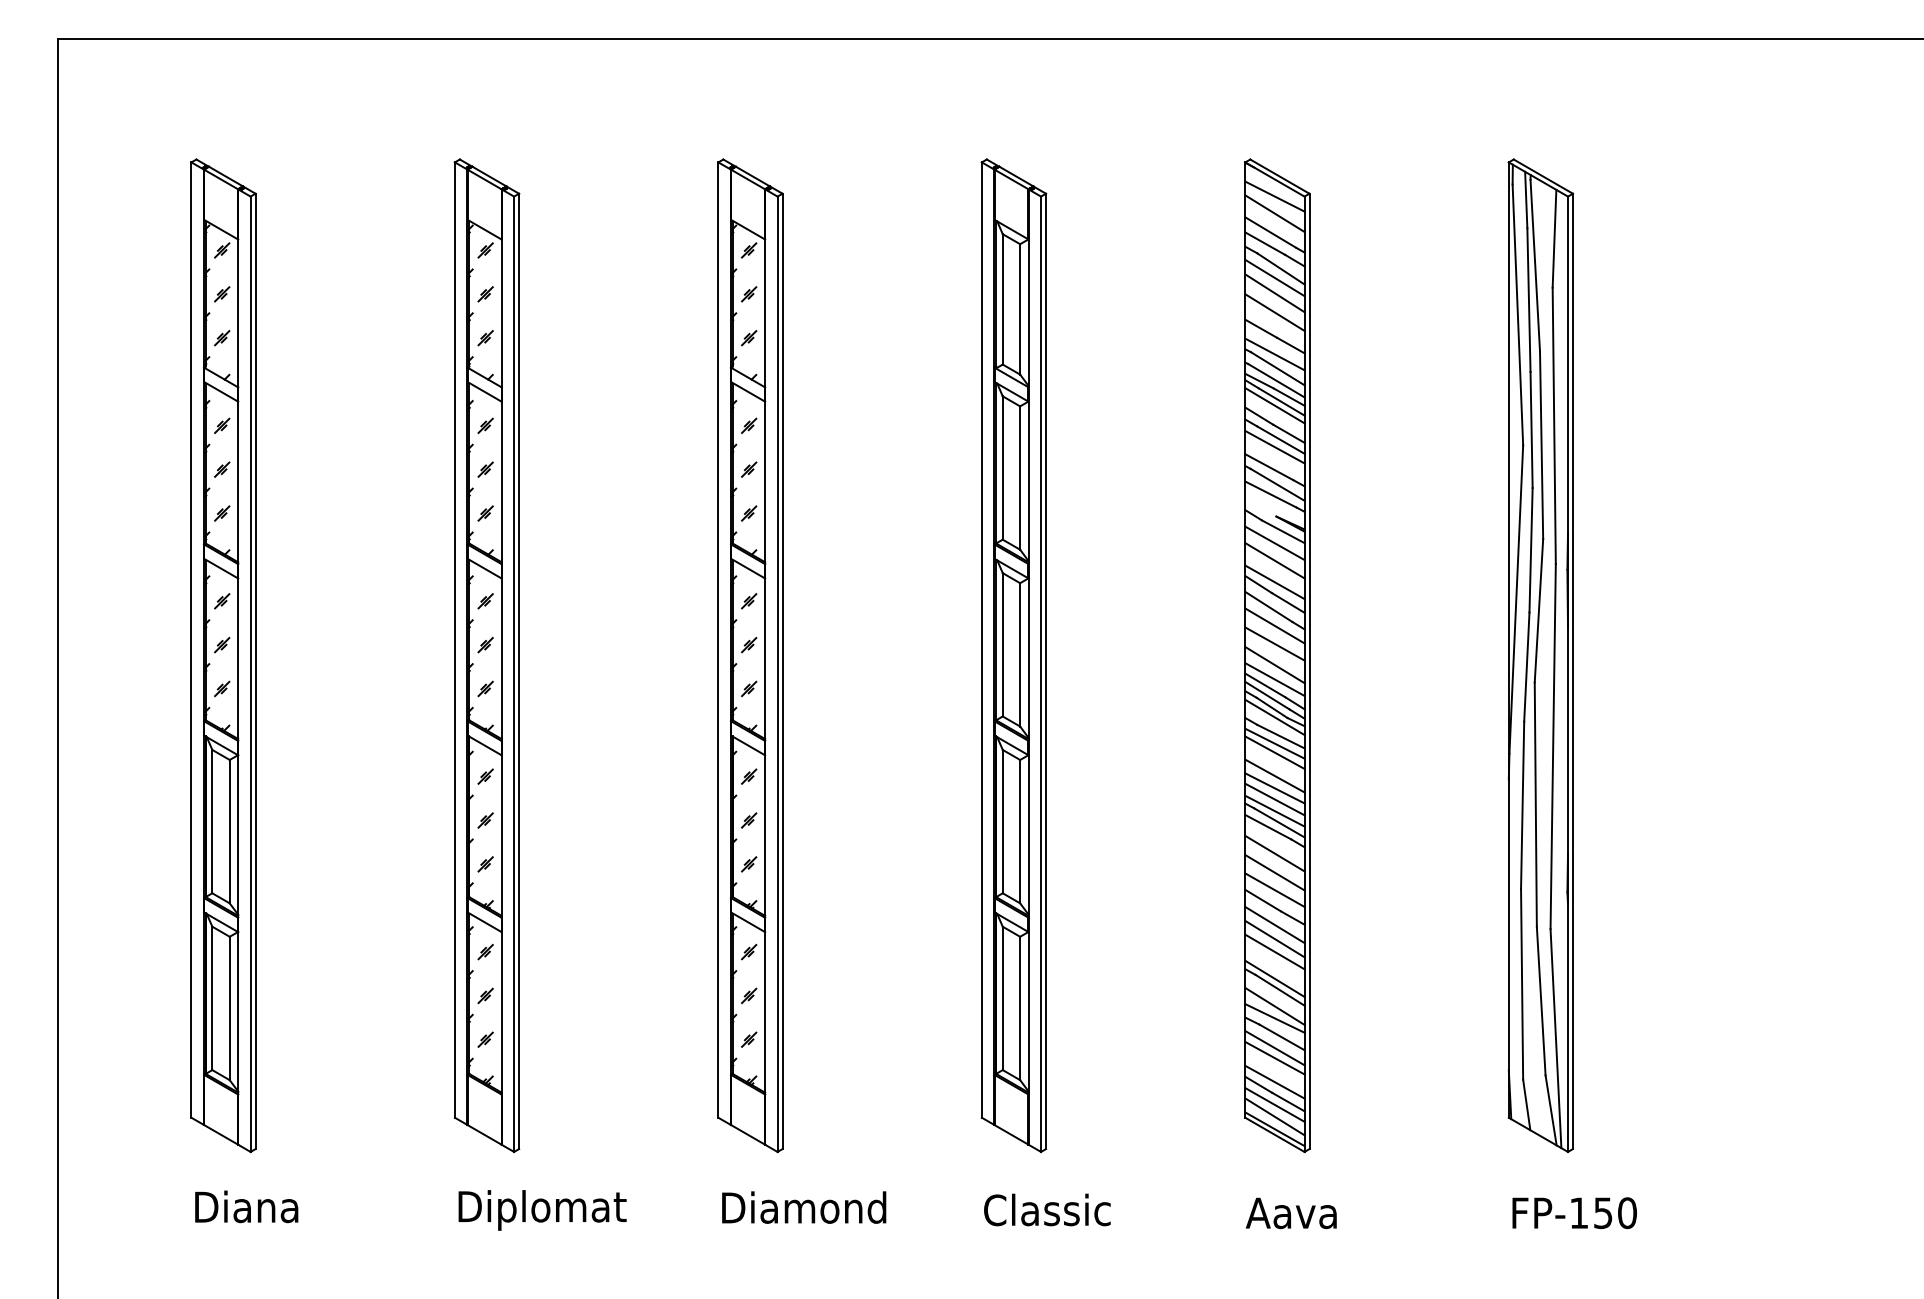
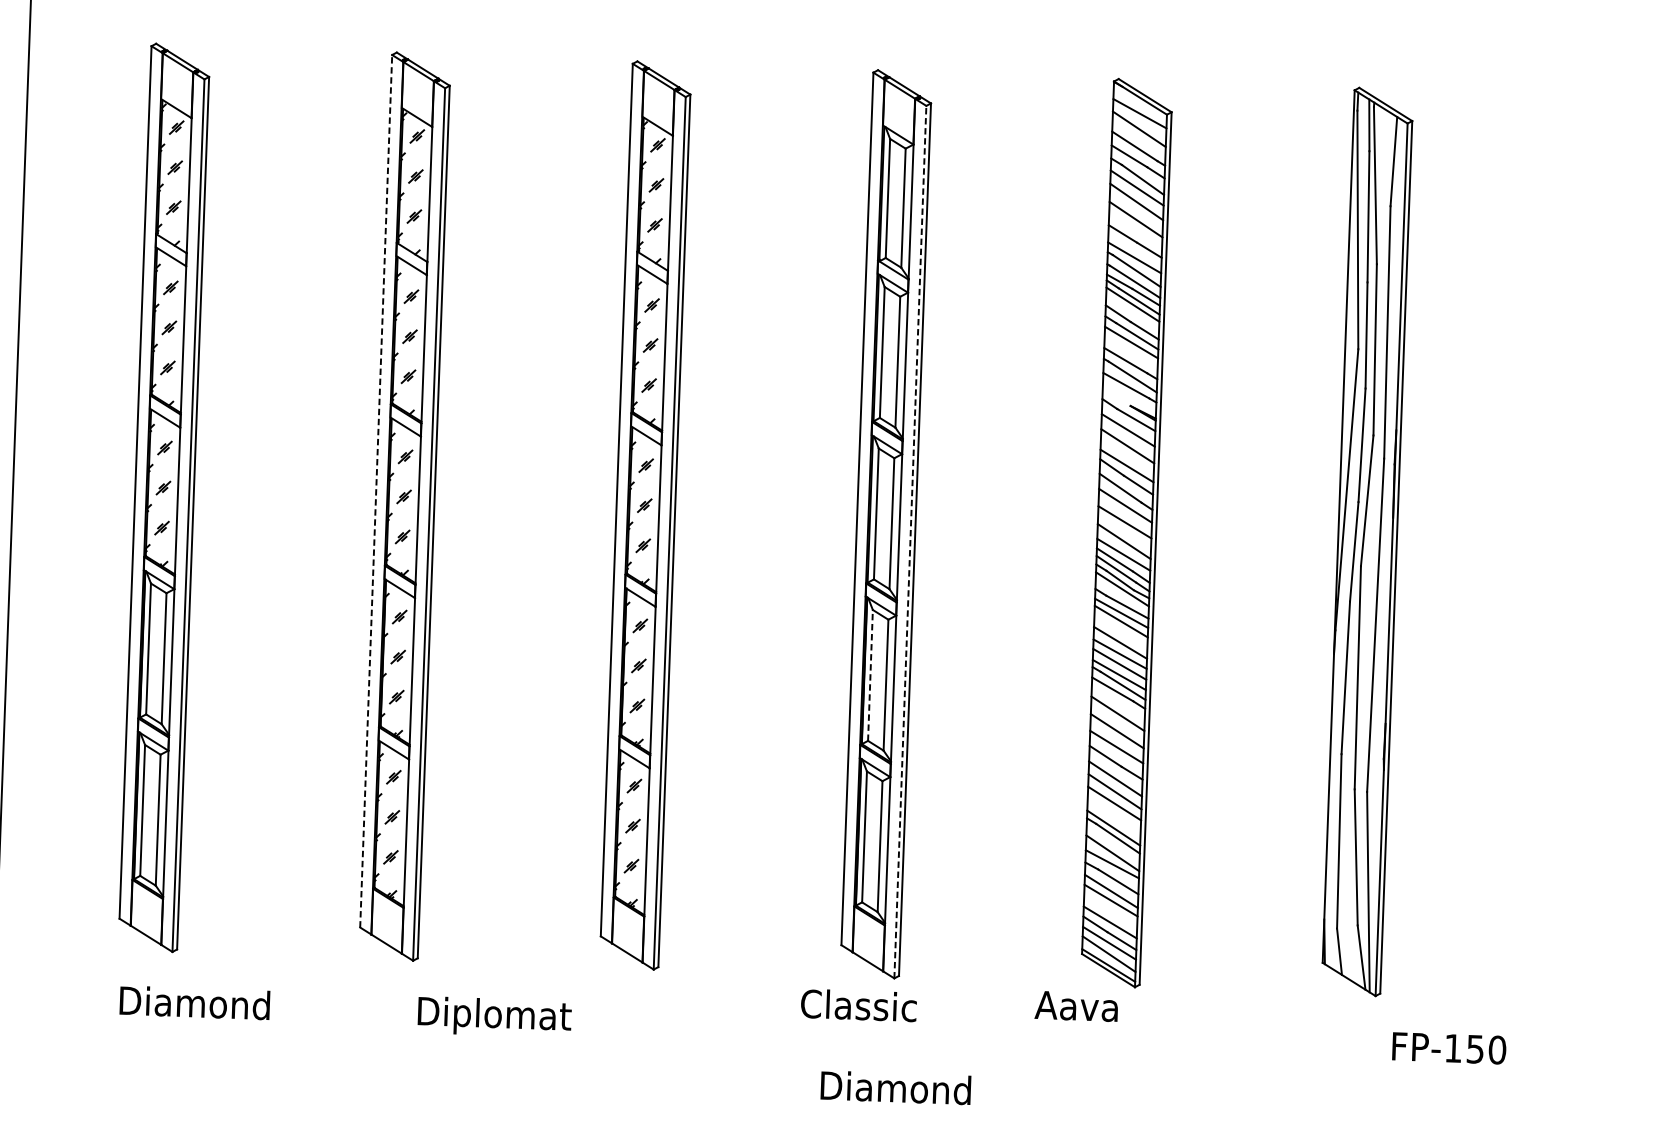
line: (454, 640) -> (375, 491), solid -> dashed
line: (1041, 674) -> (910, 542), solid -> dashed
line: (1002, 821) -> (870, 675), solid -> dashed
text: (313, 1206) -> (228, 1003), Diana -> Diamond
text: (804, 1207) -> (896, 1087), moved
text: (1047, 1209) -> (859, 1005), moved
text: (542, 1210) -> (494, 1017), moved
text: (1290, 1213) -> (1075, 1006), moved
text: (1574, 1213) -> (1449, 1048), moved

